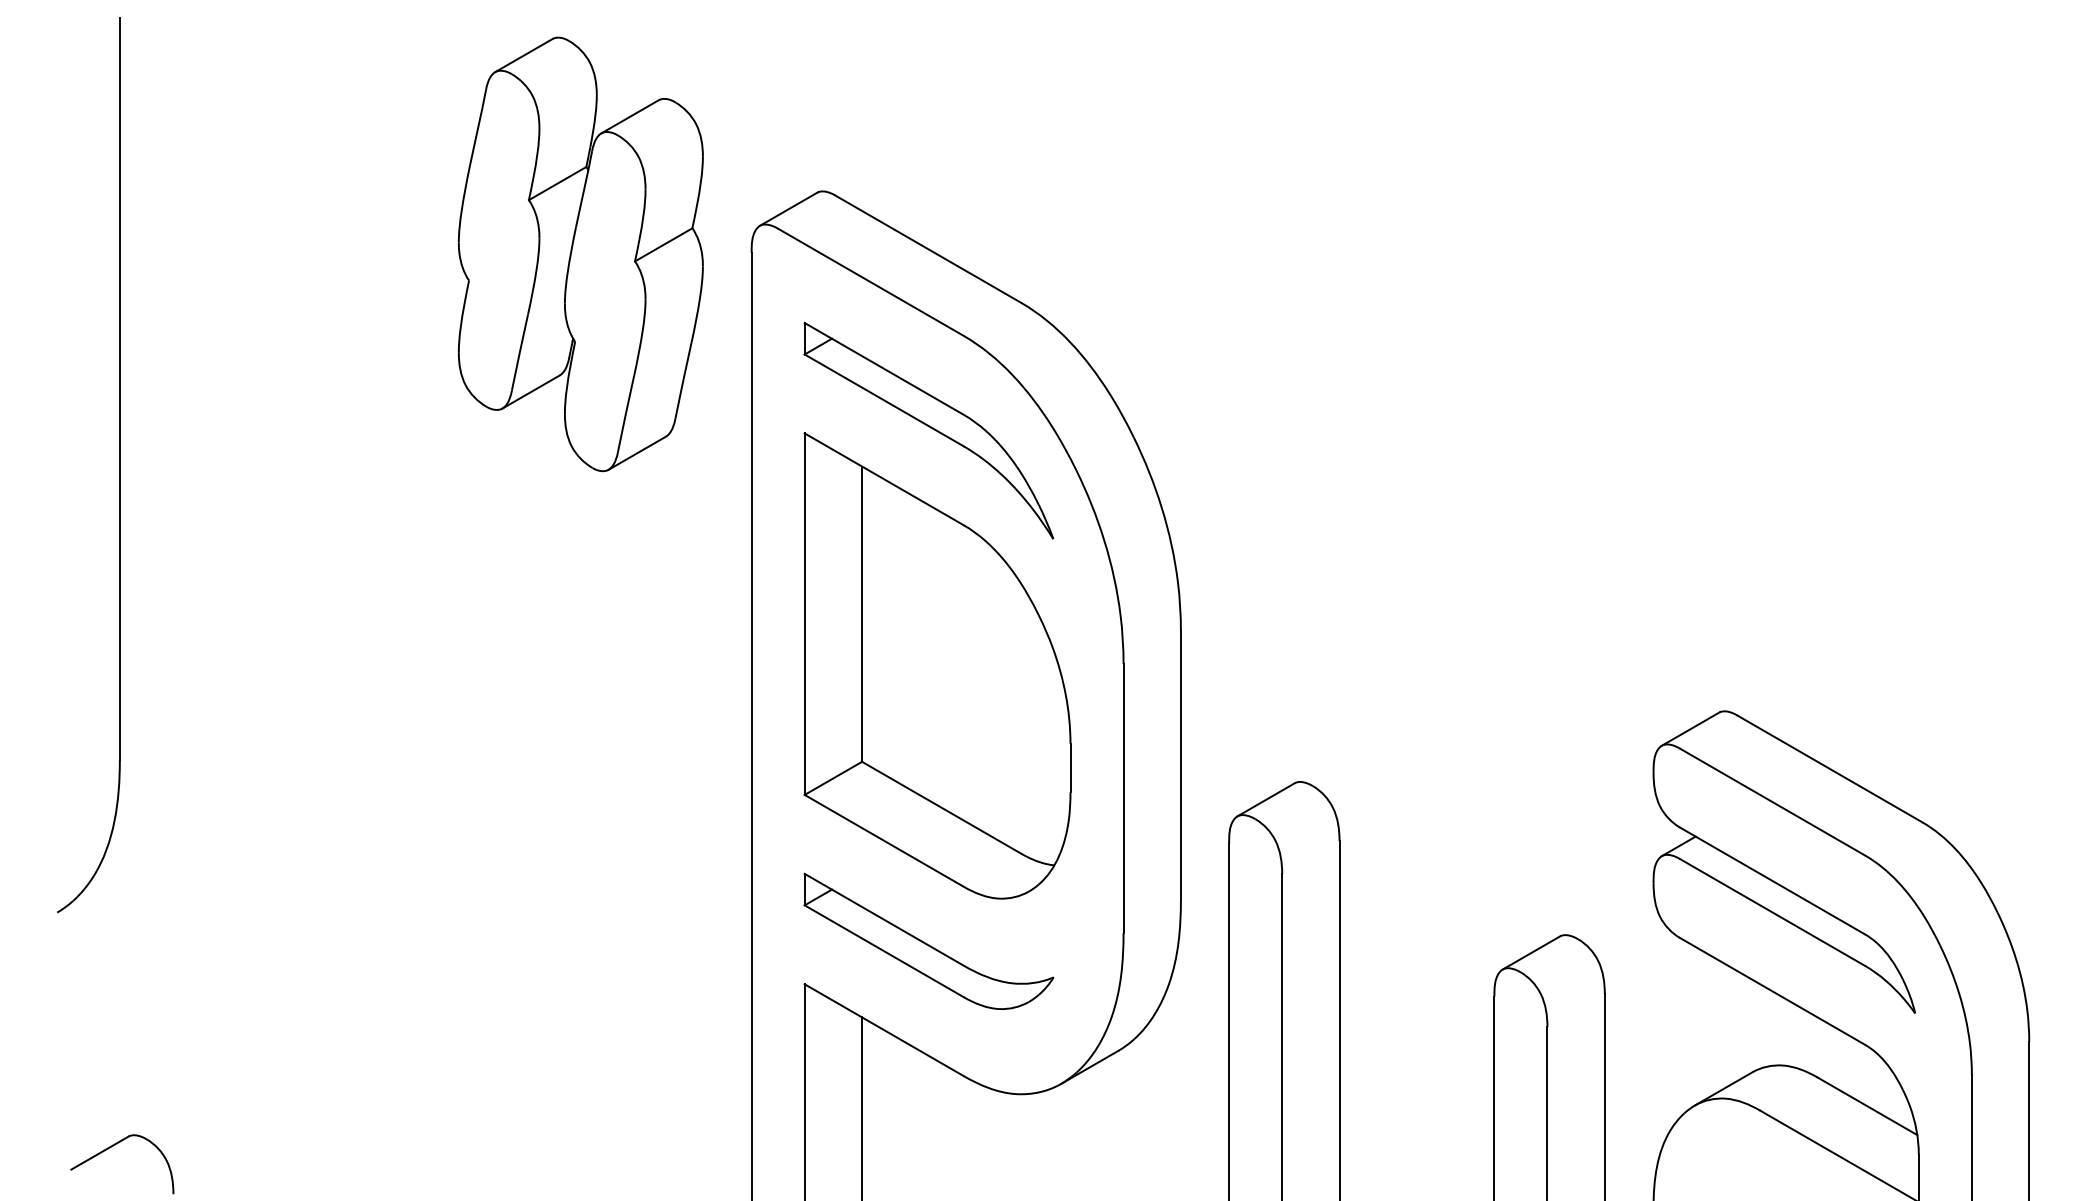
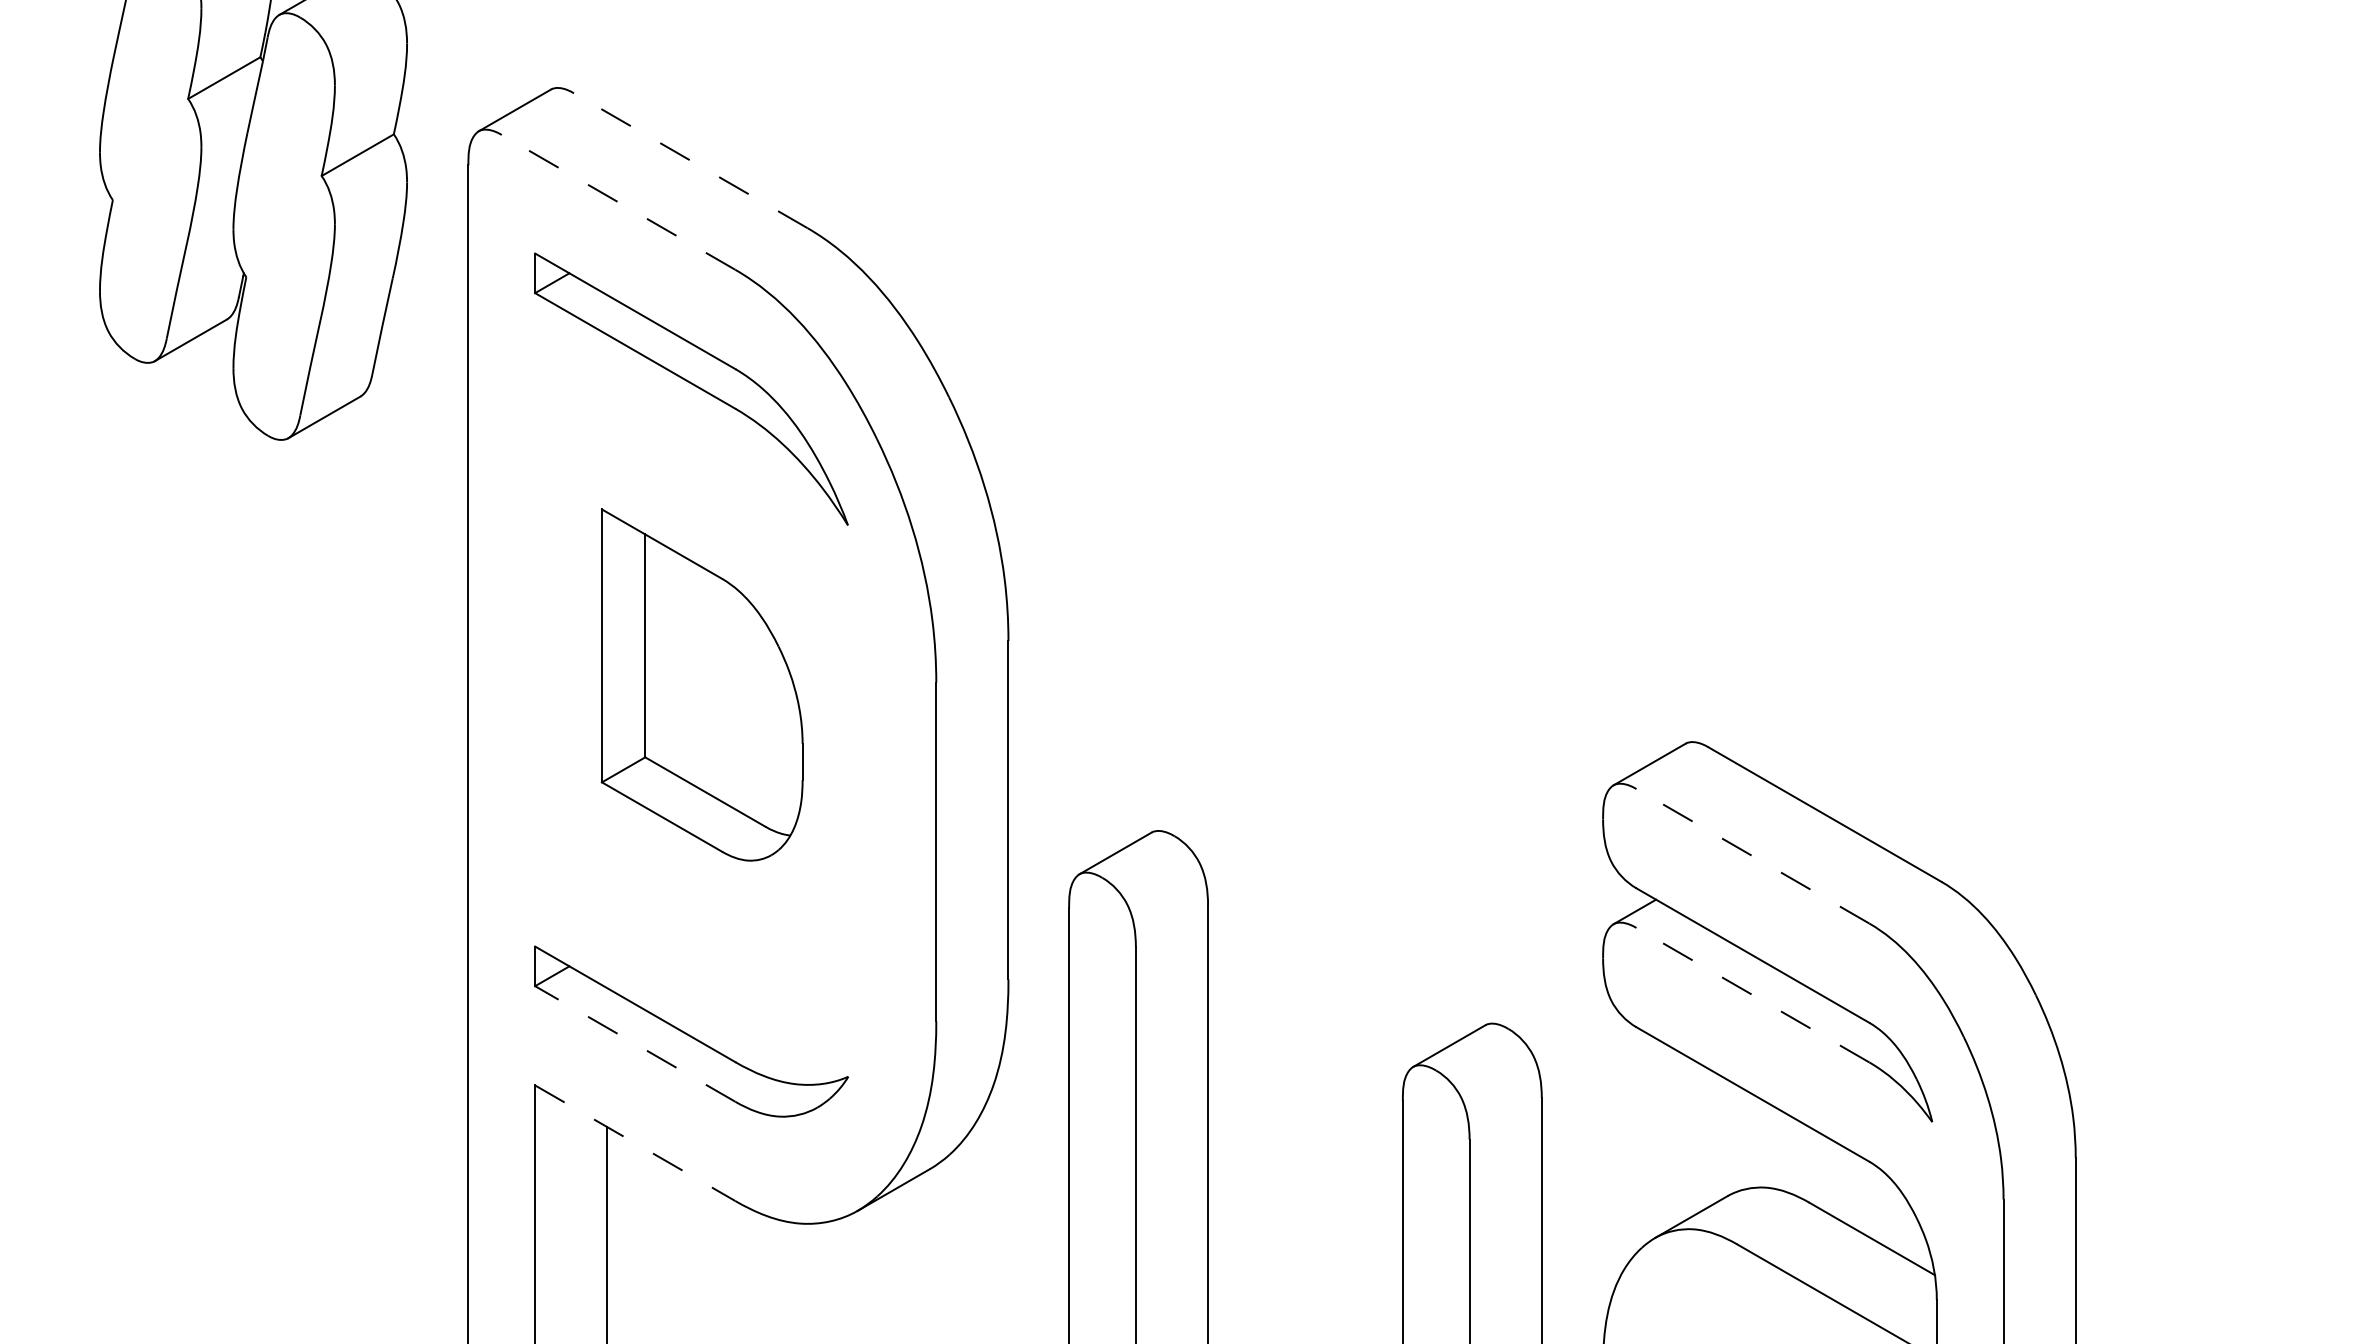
line: (927, 249) -> (689, 161), solid -> dashed
line: (870, 282) -> (617, 202), solid -> dashed
part: (937, 665) -> (702, 684), size x0.6
line: (1772, 802) -> (1752, 856), solid -> dashed
line: (1772, 912) -> (1752, 995), solid -> dashed
line: (884, 951) -> (635, 1044), solid -> dashed
line: (884, 1030) -> (635, 1143), solid -> dashed

